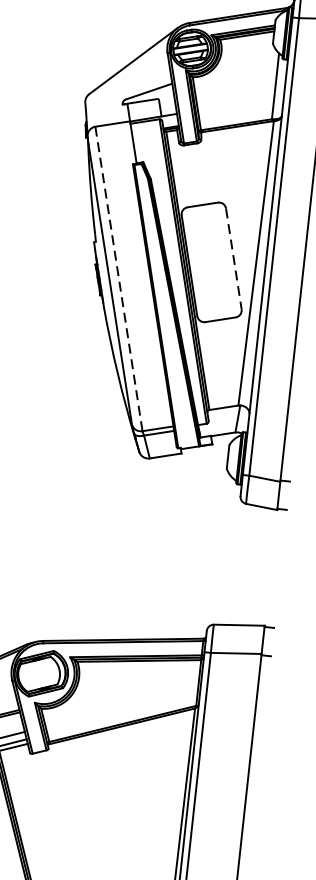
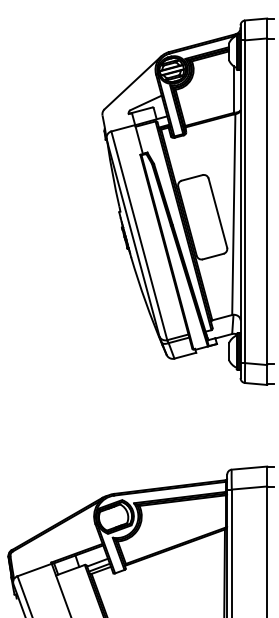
line: (233, 259) -> (217, 213), dashed -> solid
line: (119, 279) -> (139, 236), dashed -> solid

